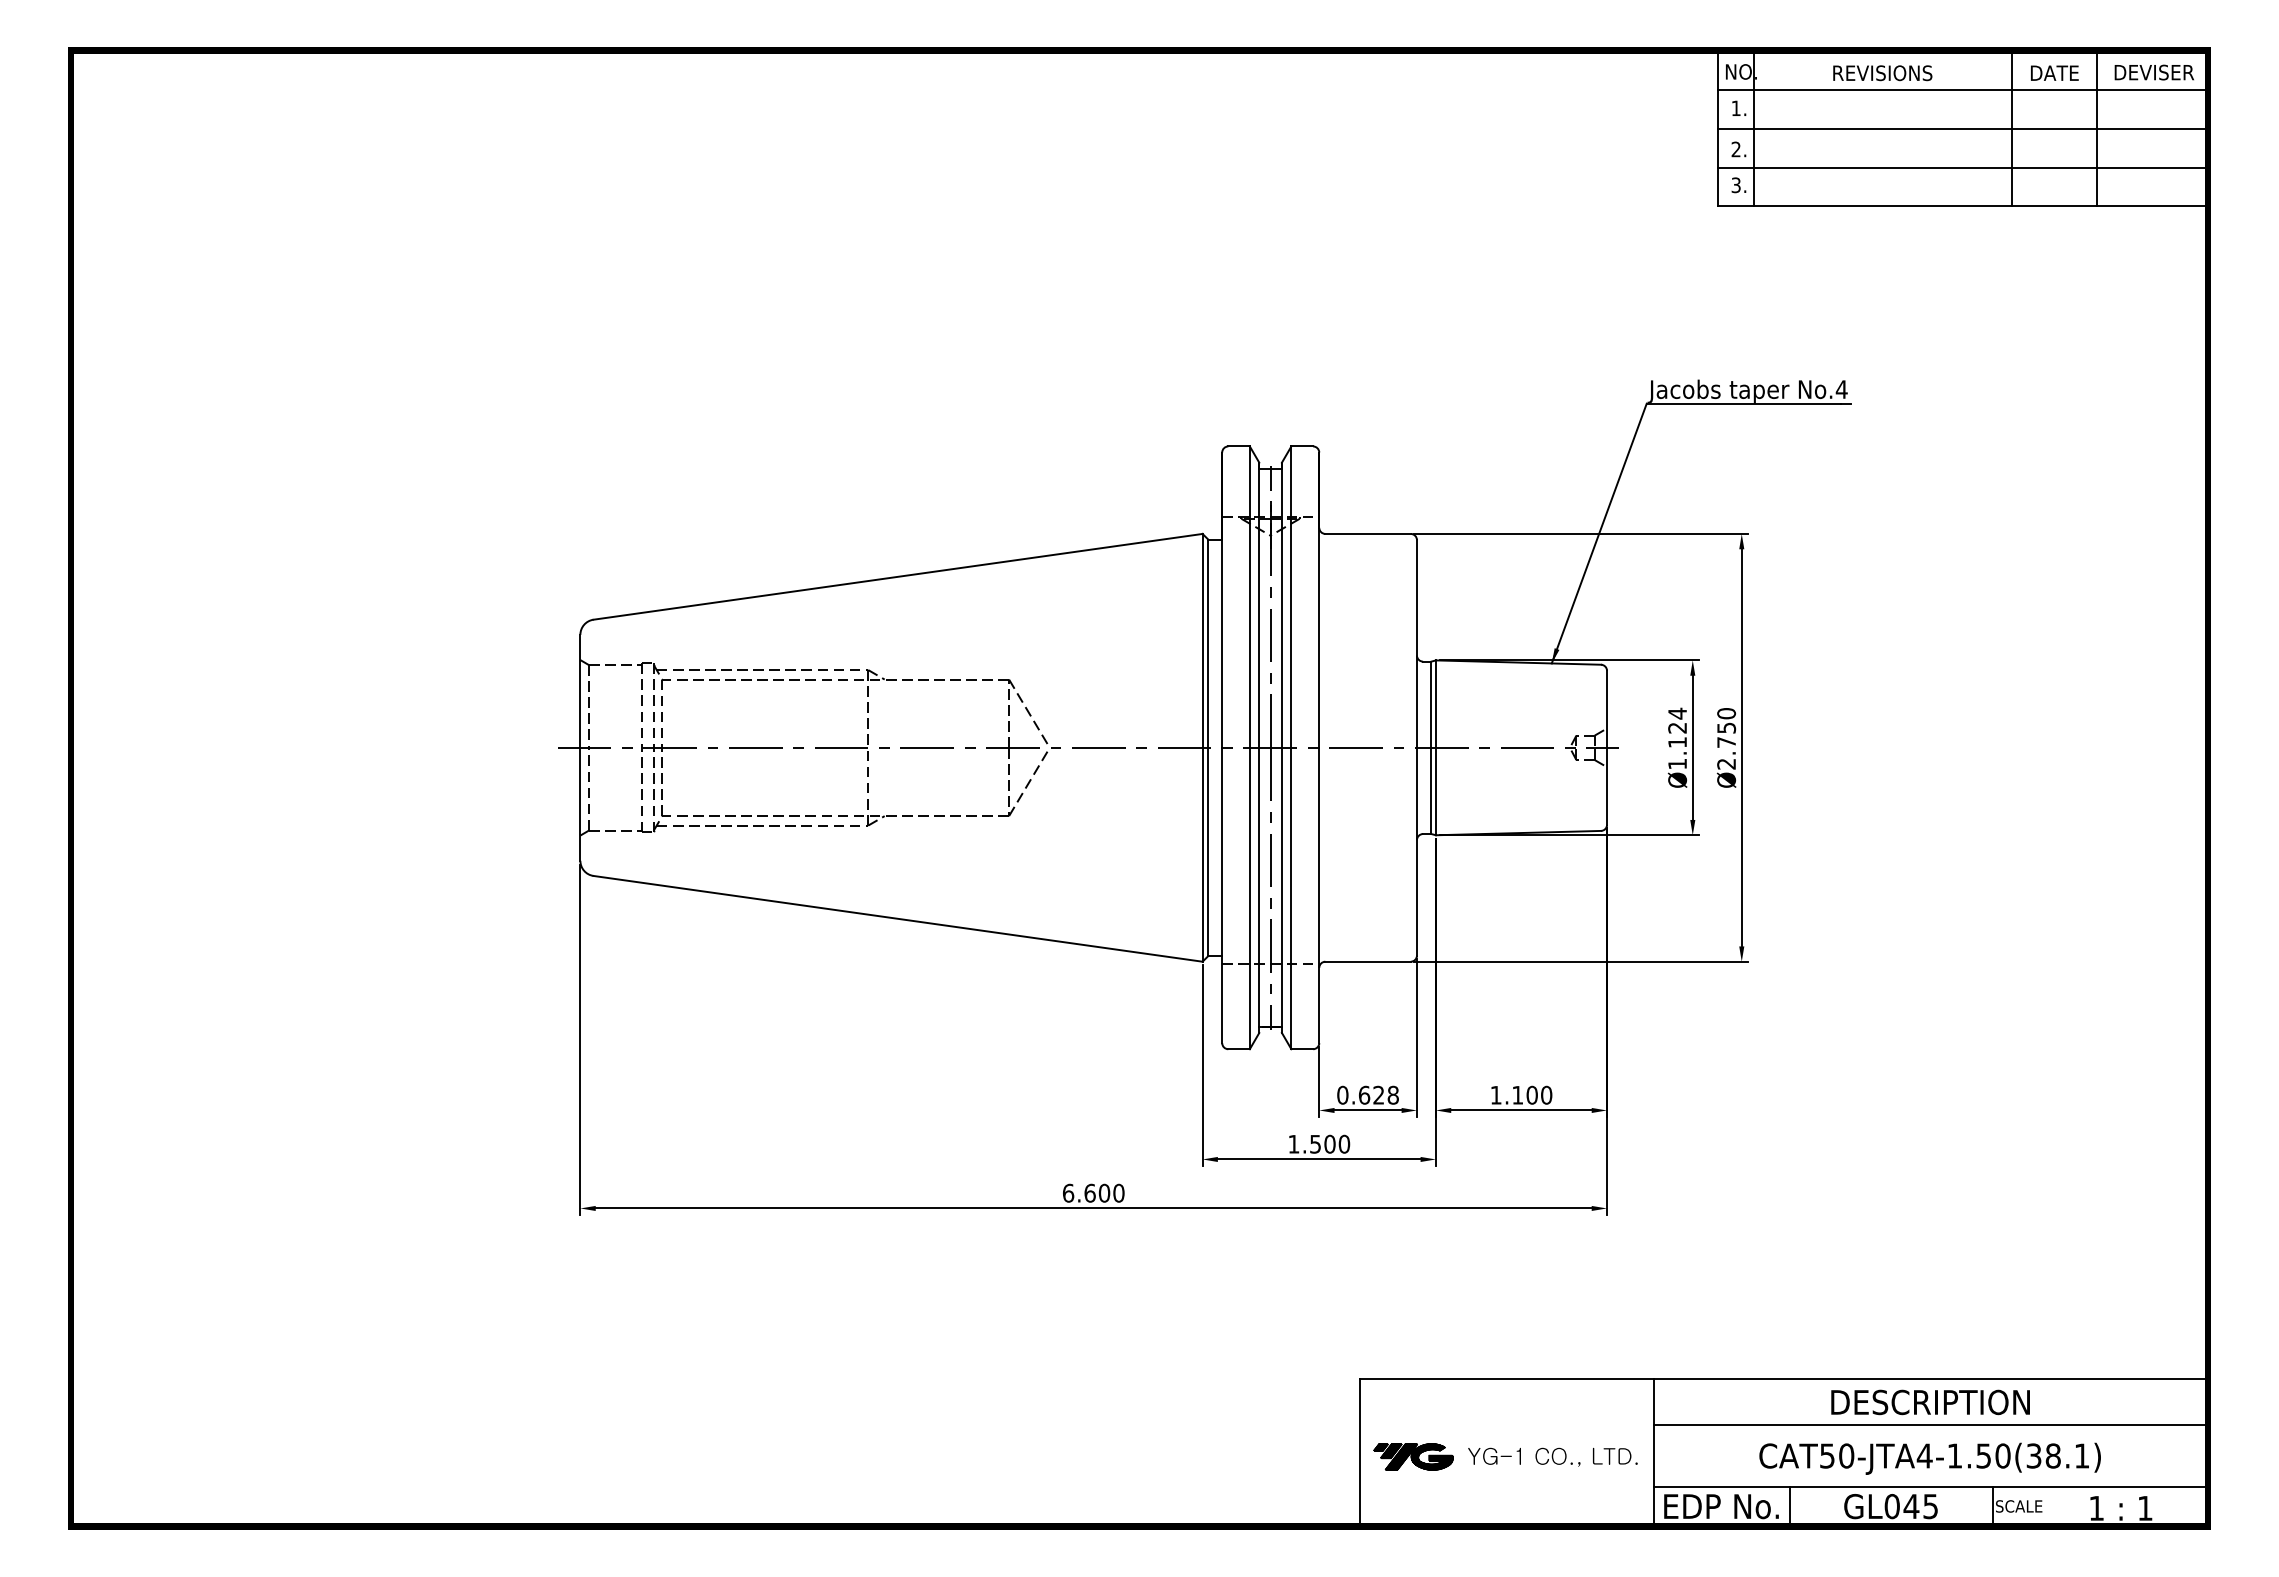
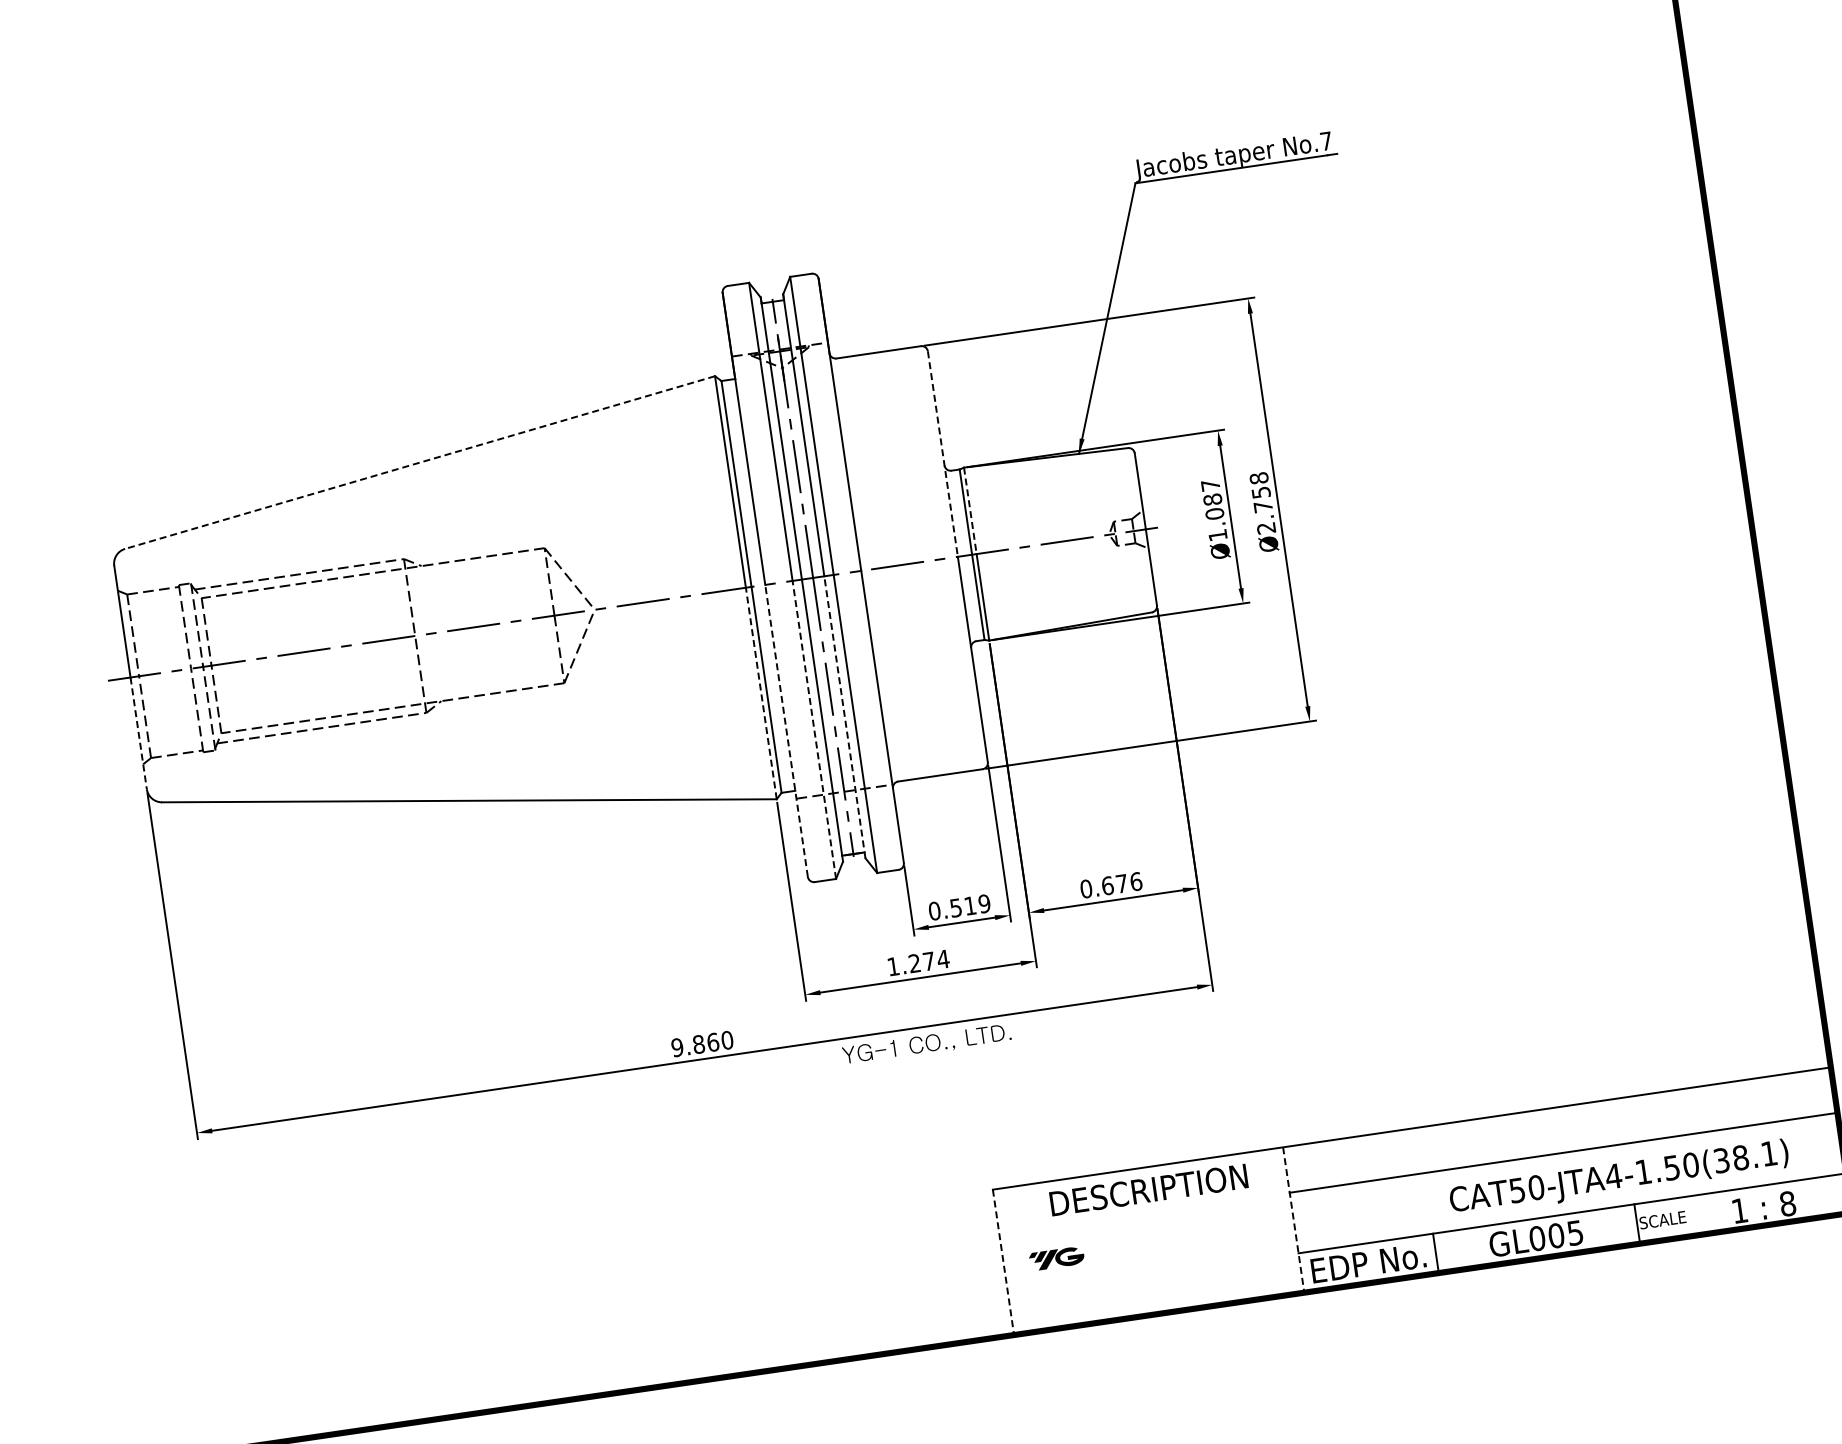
text: (1841, 389) -> (1326, 141), No.4 -> No.7
line: (898, 576) -> (420, 462), solid -> dashed
line: (1416, 643) -> (942, 453), solid -> dashed
line: (1435, 704) -> (969, 511), solid -> dashed
text: (1726, 713) -> (1259, 478), Ø2.750 -> Ø2.758
text: (1677, 727) -> (1212, 499), Ø1.124 -> Ø1.087
line: (580, 804) -> (138, 733), solid -> dashed
line: (1202, 854) -> (761, 693), solid -> dashed
line: (1281, 890) -> (844, 717), solid -> dashed
line: (1222, 895) -> (786, 730), solid -> dashed
line: (1249, 898) -> (814, 729), solid -> dashed
text: (1378, 1094) -> (969, 905), 0.628 -> 0.519
text: (1521, 1094) -> (1111, 884), 1.100 -> 0.676
text: (1330, 1143) -> (929, 960), 1.500 -> 1.274
text: (1086, 1192) -> (695, 1044), 6.600 -> 9.860
text: (1930, 1402) -> (1148, 1190), moved
line: (1360, 1453) -> (1003, 1262), solid -> dashed
line: (1653, 1453) -> (1293, 1220), solid -> dashed
part: (1413, 1456) -> (1056, 1258), size x0.7
text: (1552, 1456) -> (926, 1043), moved
text: (1929, 1458) -> (1618, 1178), moved
text: (1911, 1506) -> (1556, 1235), GL045 -> GL005
text: (2144, 1507) -> (1786, 1203), 1 -> 8

